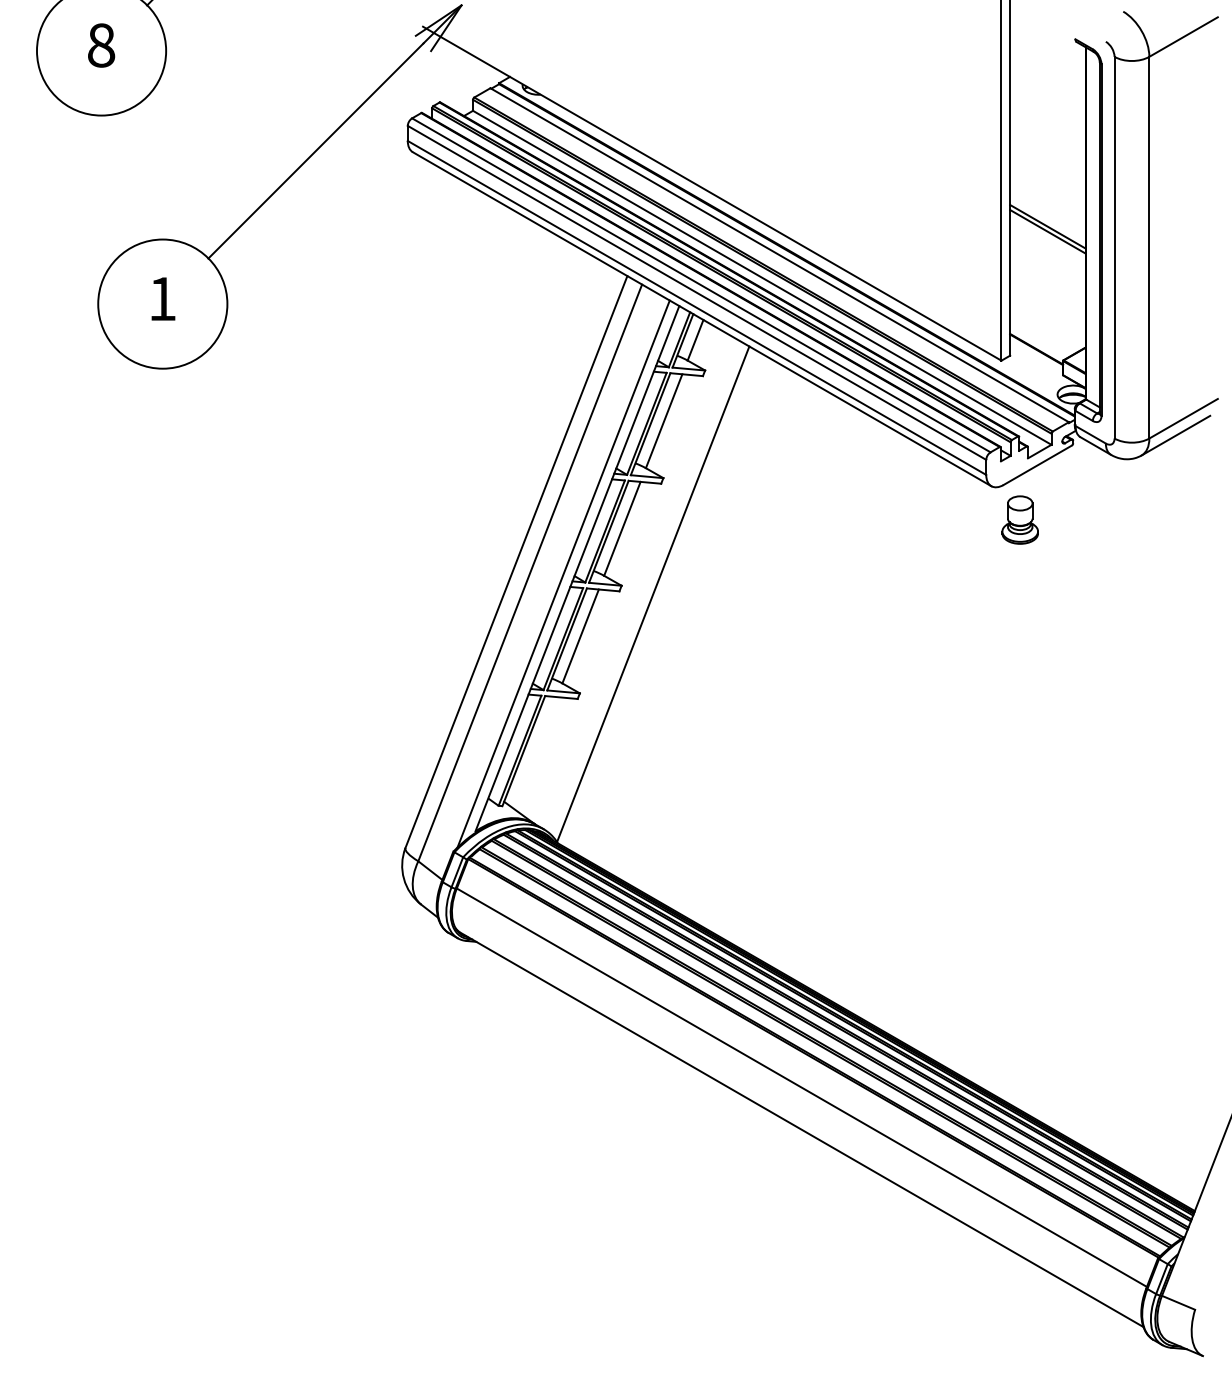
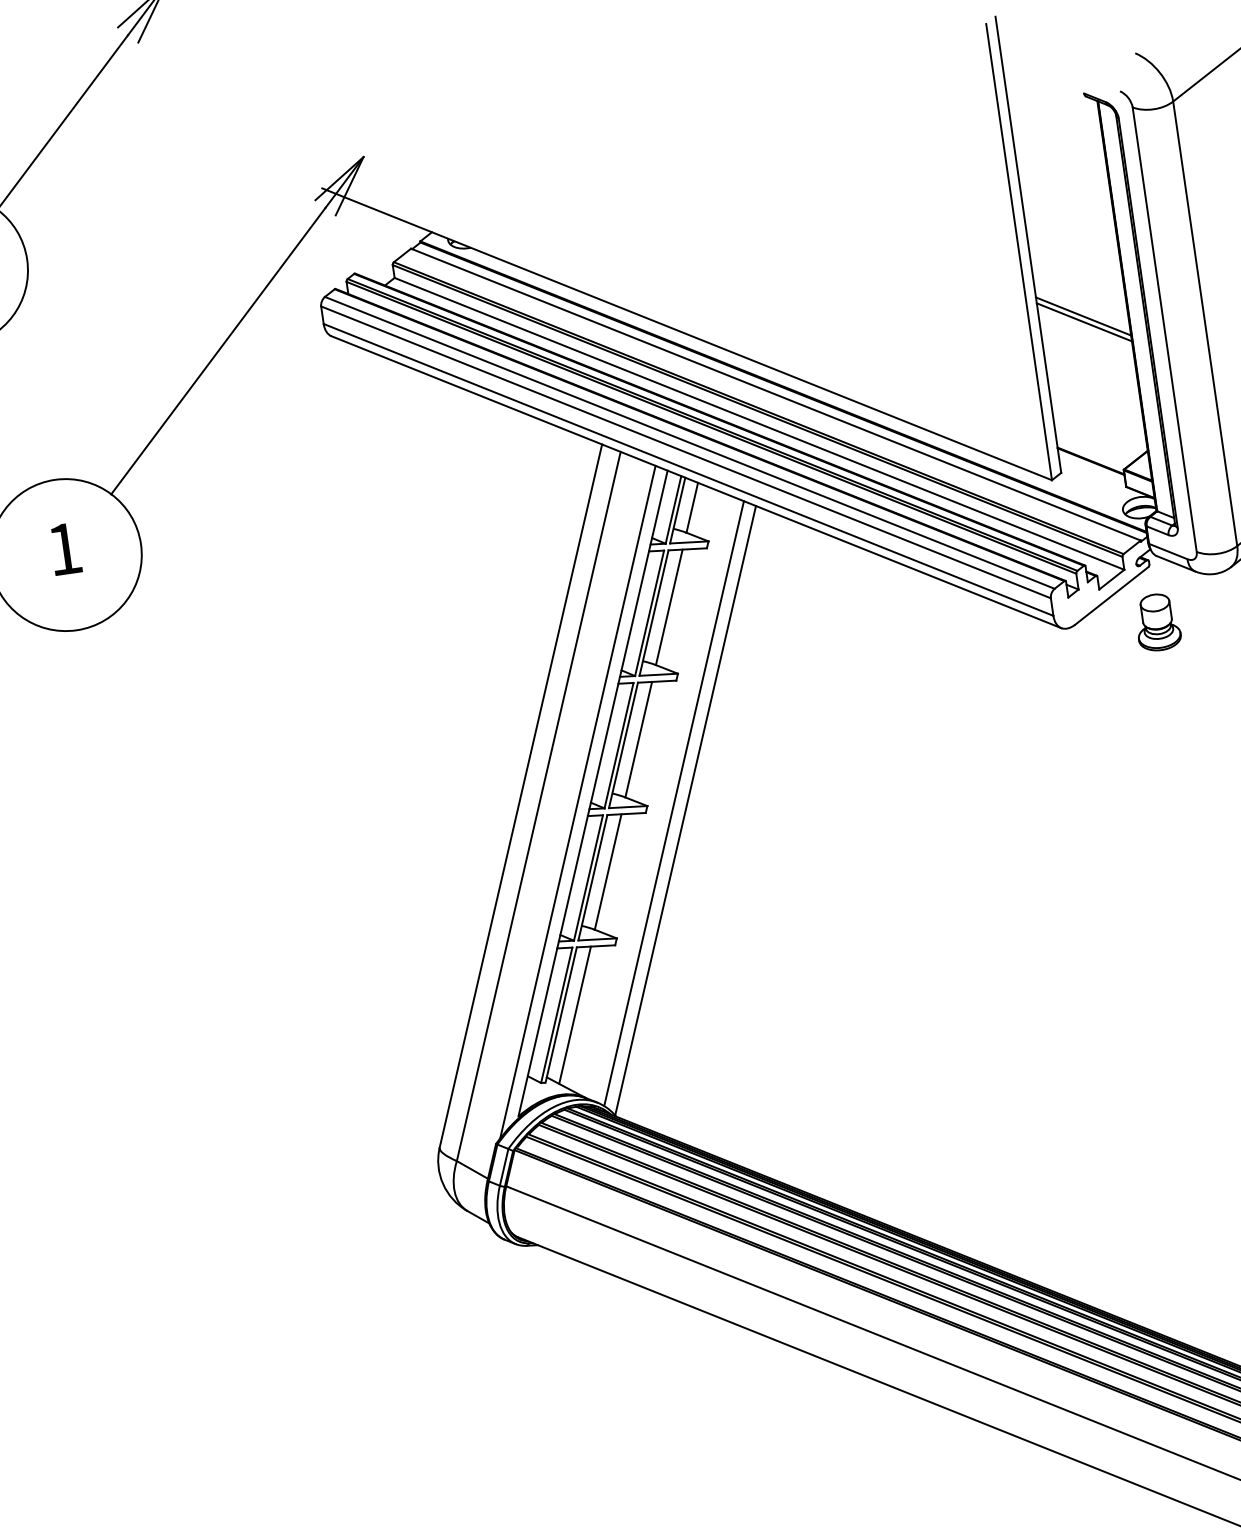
part: (1019, 519) -> (1156, 621), moved
line: (643, 586) -> (672, 803), added
line: (535, 752) -> (575, 1014), added

